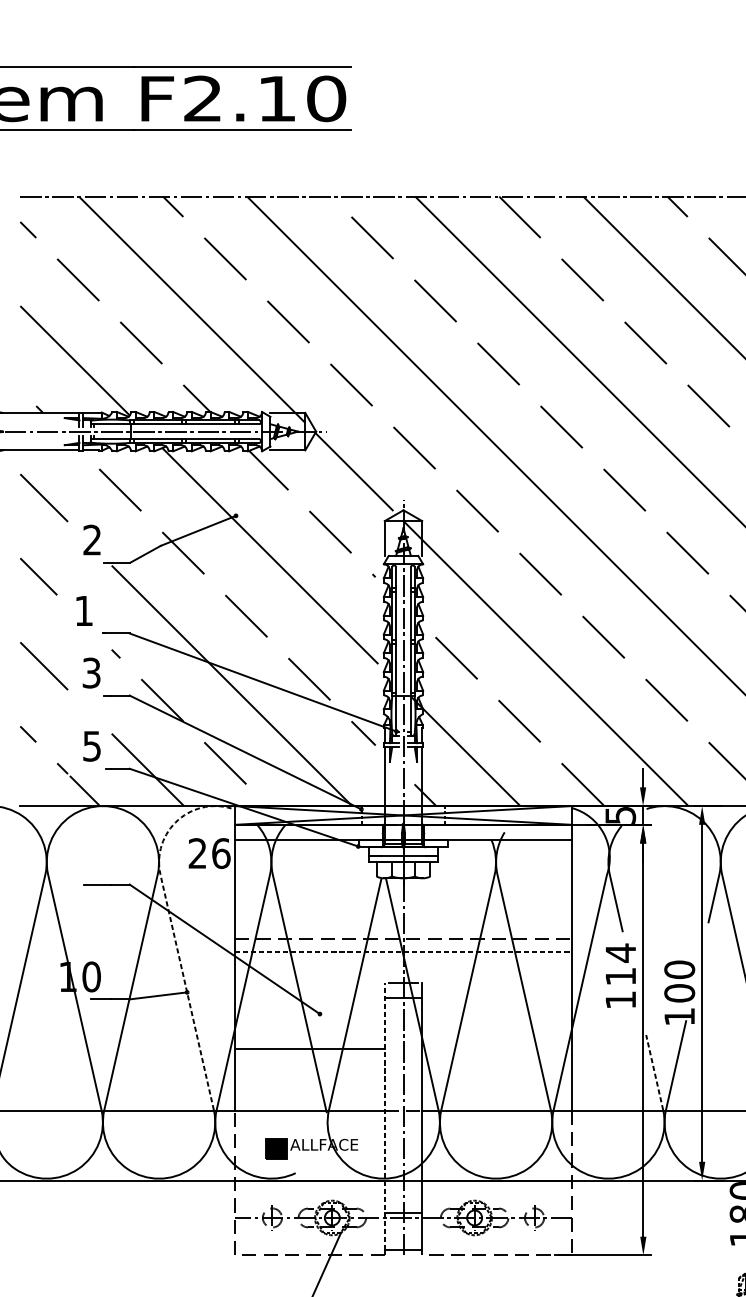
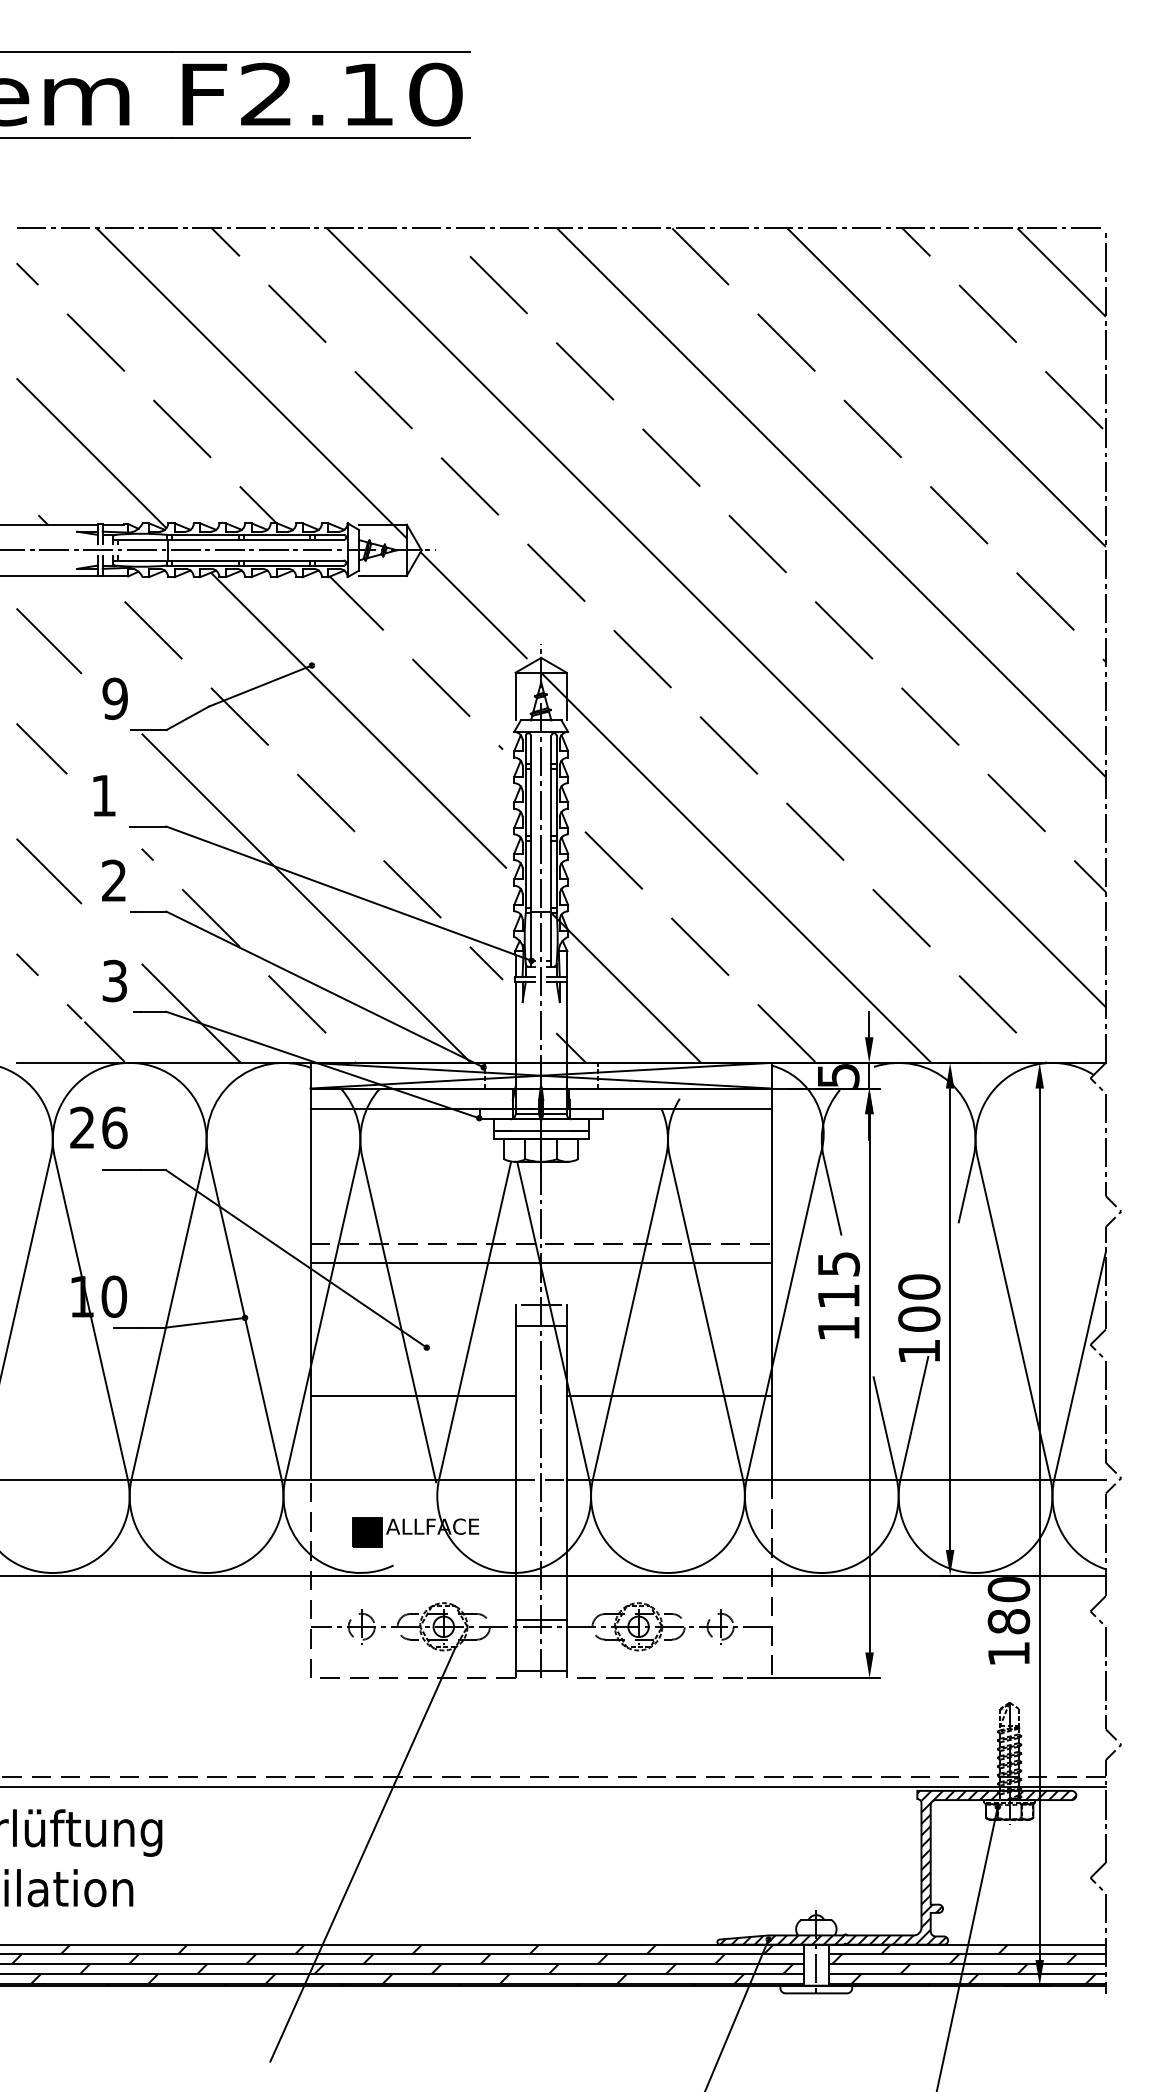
text: (91, 539) -> (114, 698), 2 -> 9
text: (91, 672) -> (114, 880), 3 -> 2
text: (91, 745) -> (114, 980), 5 -> 3
text: (209, 853) -> (98, 1127), moved
line: (171, 923) -> (223, 1223), dashed -> solid
line: (403, 952) -> (541, 1263), dashed -> solid
text: (621, 953) -> (839, 1264), 114 -> 115
line: (496, 1049) -> (668, 1396), added
line: (654, 1072) -> (885, 1427), dashed -> solid
line: (384, 1116) -> (515, 1487), dashed -> solid

